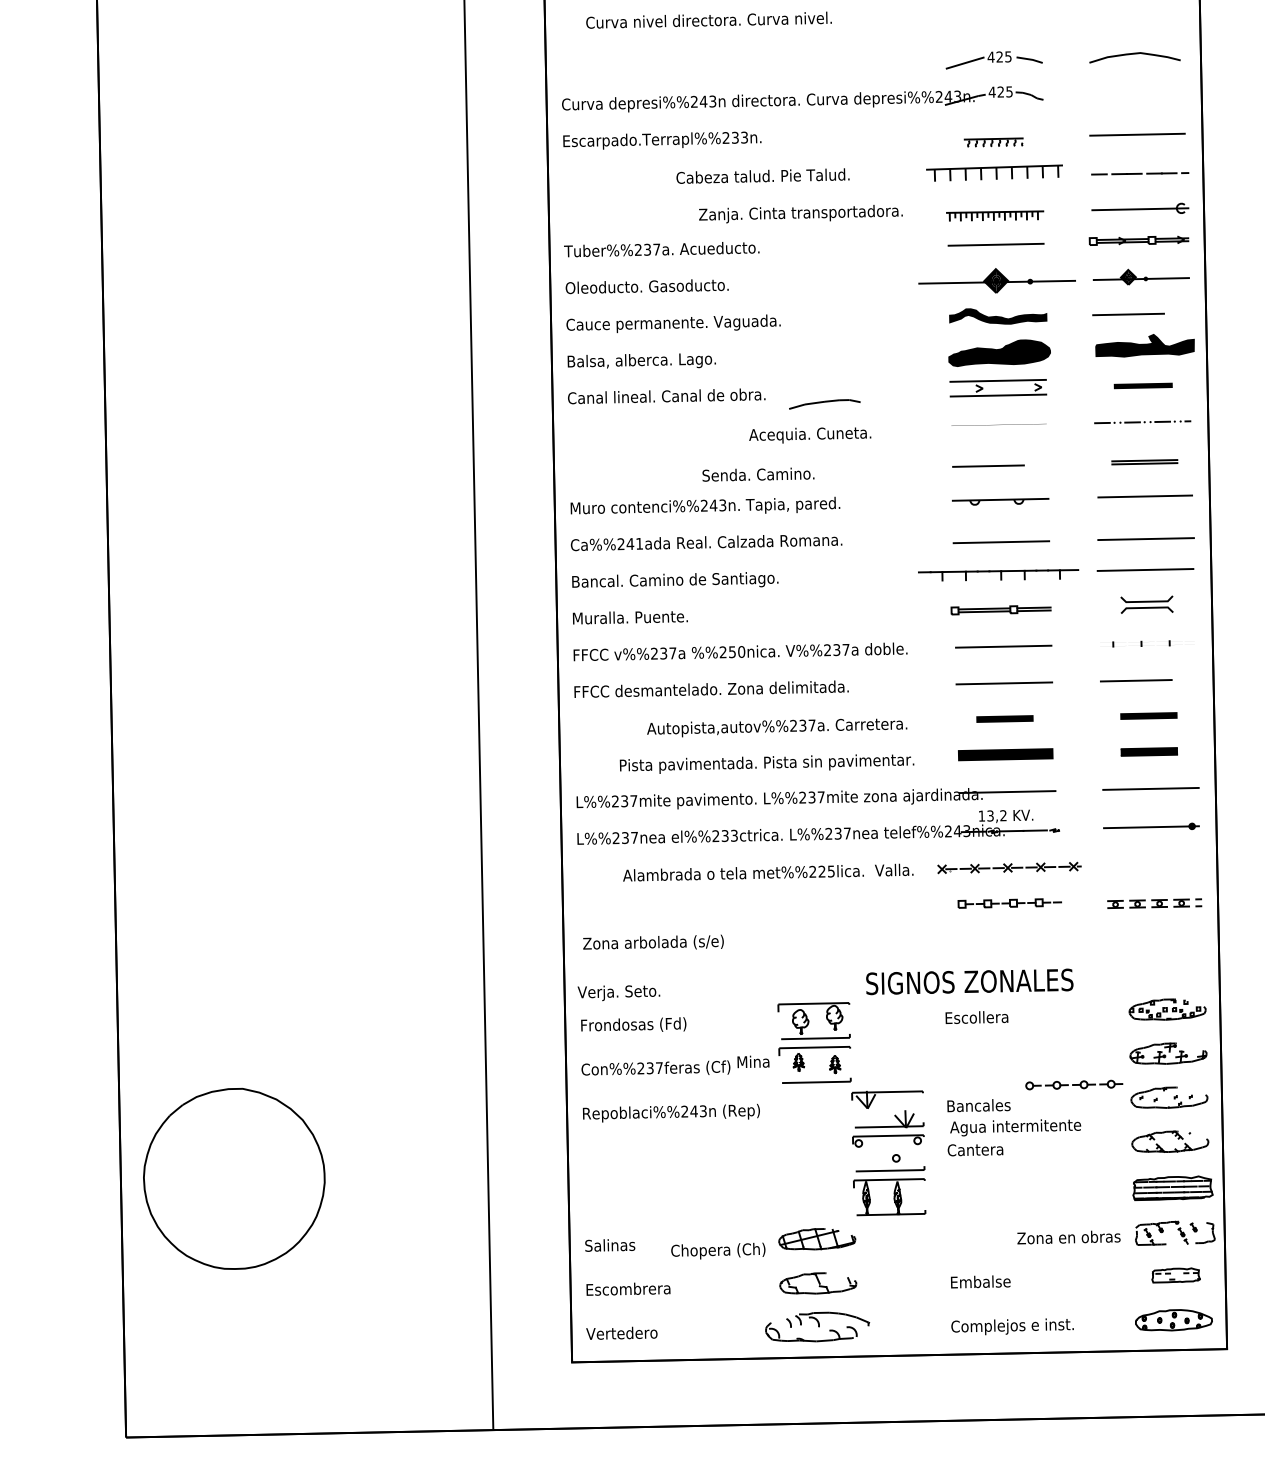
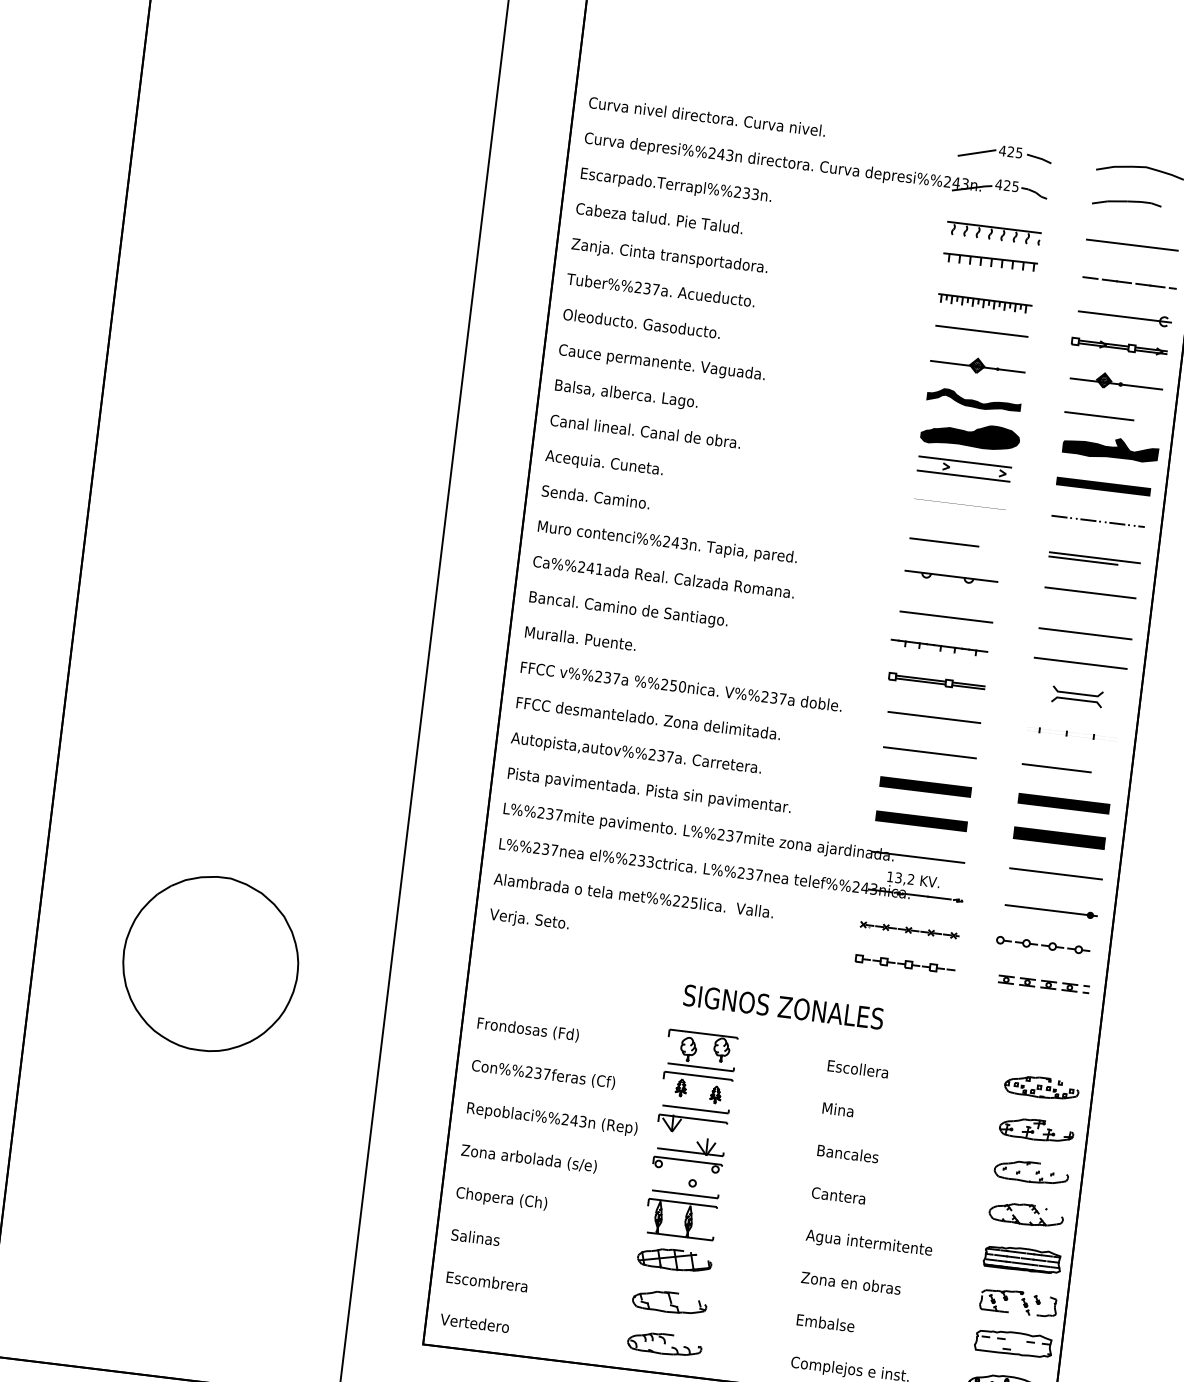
text: (708, 19) -> (706, 115), moved
part: (993, 142) -> (993, 232), size x1.67
part: (994, 172) -> (990, 261), size x0.71
text: (762, 175) -> (659, 217), moved
text: (800, 214) -> (669, 257), moved
part: (996, 280) -> (977, 365), size x0.62
part: (1143, 385) -> (1103, 486), size x1.67
curve: (824, 402) -> (1126, 202), moved
text: (810, 435) -> (604, 464), moved
part: (1144, 462) -> (1094, 560), size x1.43
text: (758, 474) -> (595, 497), moved
part: (998, 574) -> (939, 647), size x0.62
part: (1148, 715) -> (1063, 803), size x1.67
part: (1004, 718) -> (925, 786), size x1.67
text: (777, 727) -> (636, 754), moved
part: (1149, 751) -> (1059, 837), size x1.67
text: (766, 763) -> (648, 791), moved
part: (1009, 867) -> (909, 929), size x0.71
text: (768, 872) -> (634, 895), moved
text: (653, 941) -> (529, 1157), moved
text: (969, 981) -> (783, 1006), moved
text: (618, 993) -> (528, 920), moved
text: (753, 1061) -> (838, 1109), moved
part: (1074, 1084) -> (1043, 945), moved
text: (1015, 1127) -> (869, 1243), moved
part: (888, 1153) -> (685, 1177), moved
part: (234, 1178) -> (210, 963), moved
text: (1068, 1237) -> (850, 1283), moved
text: (718, 1250) -> (502, 1198), moved
part: (1175, 1275) -> (1013, 1343), size x1.67
part: (819, 1326) -> (665, 1343), size x0.71

